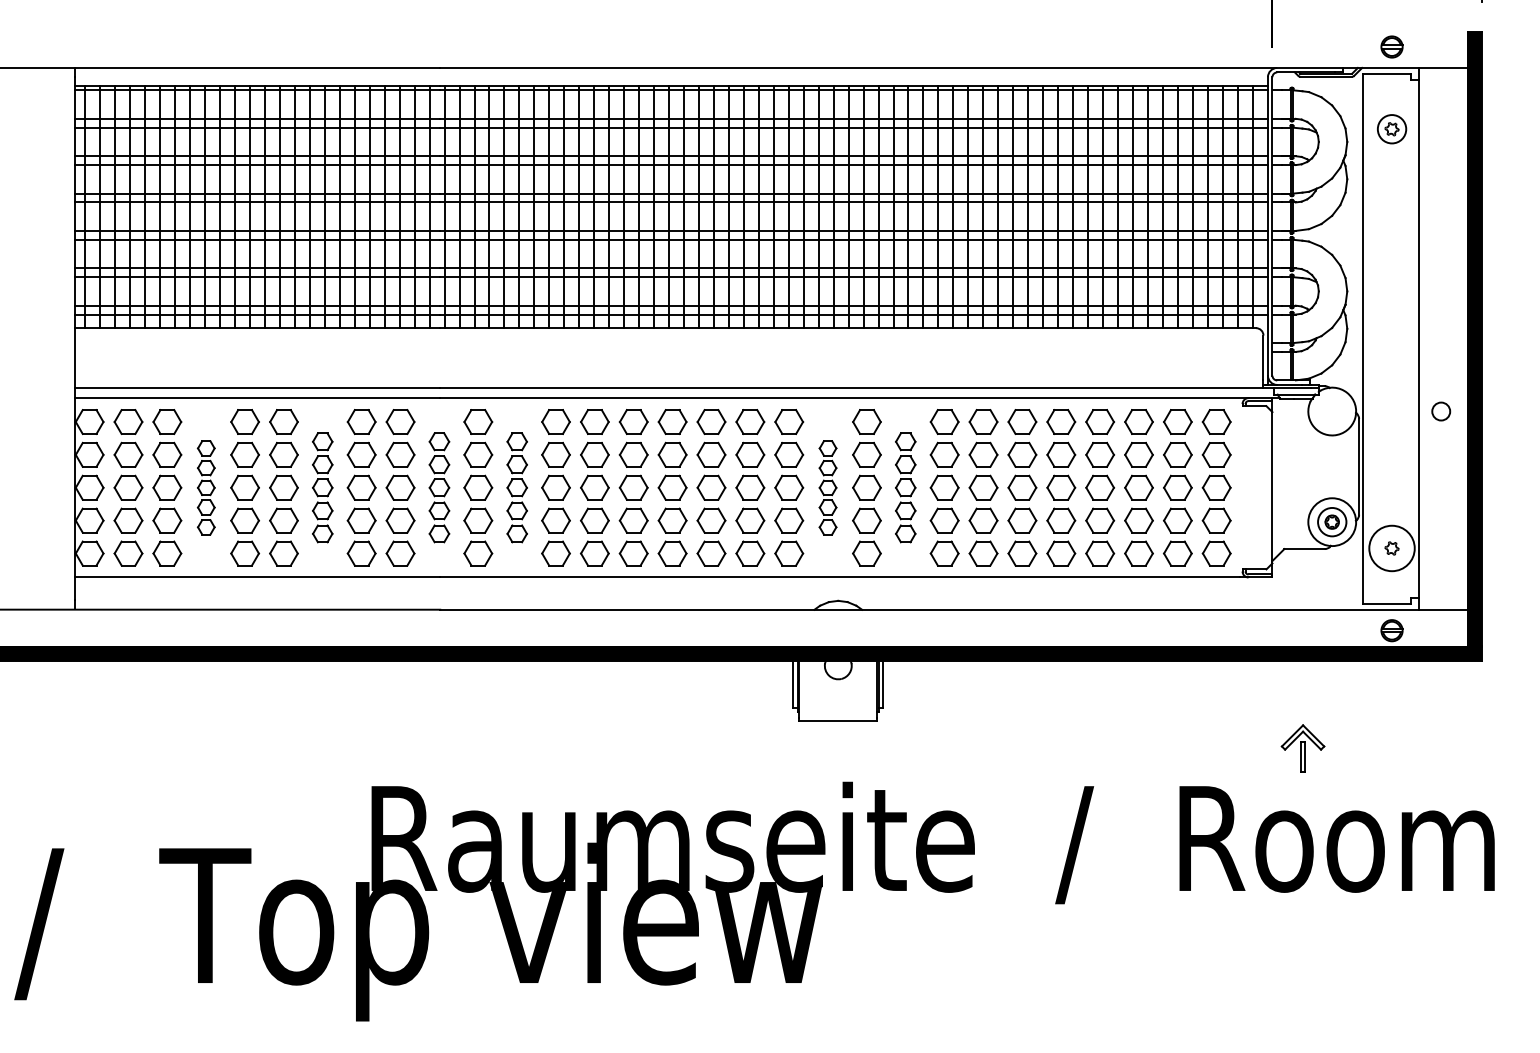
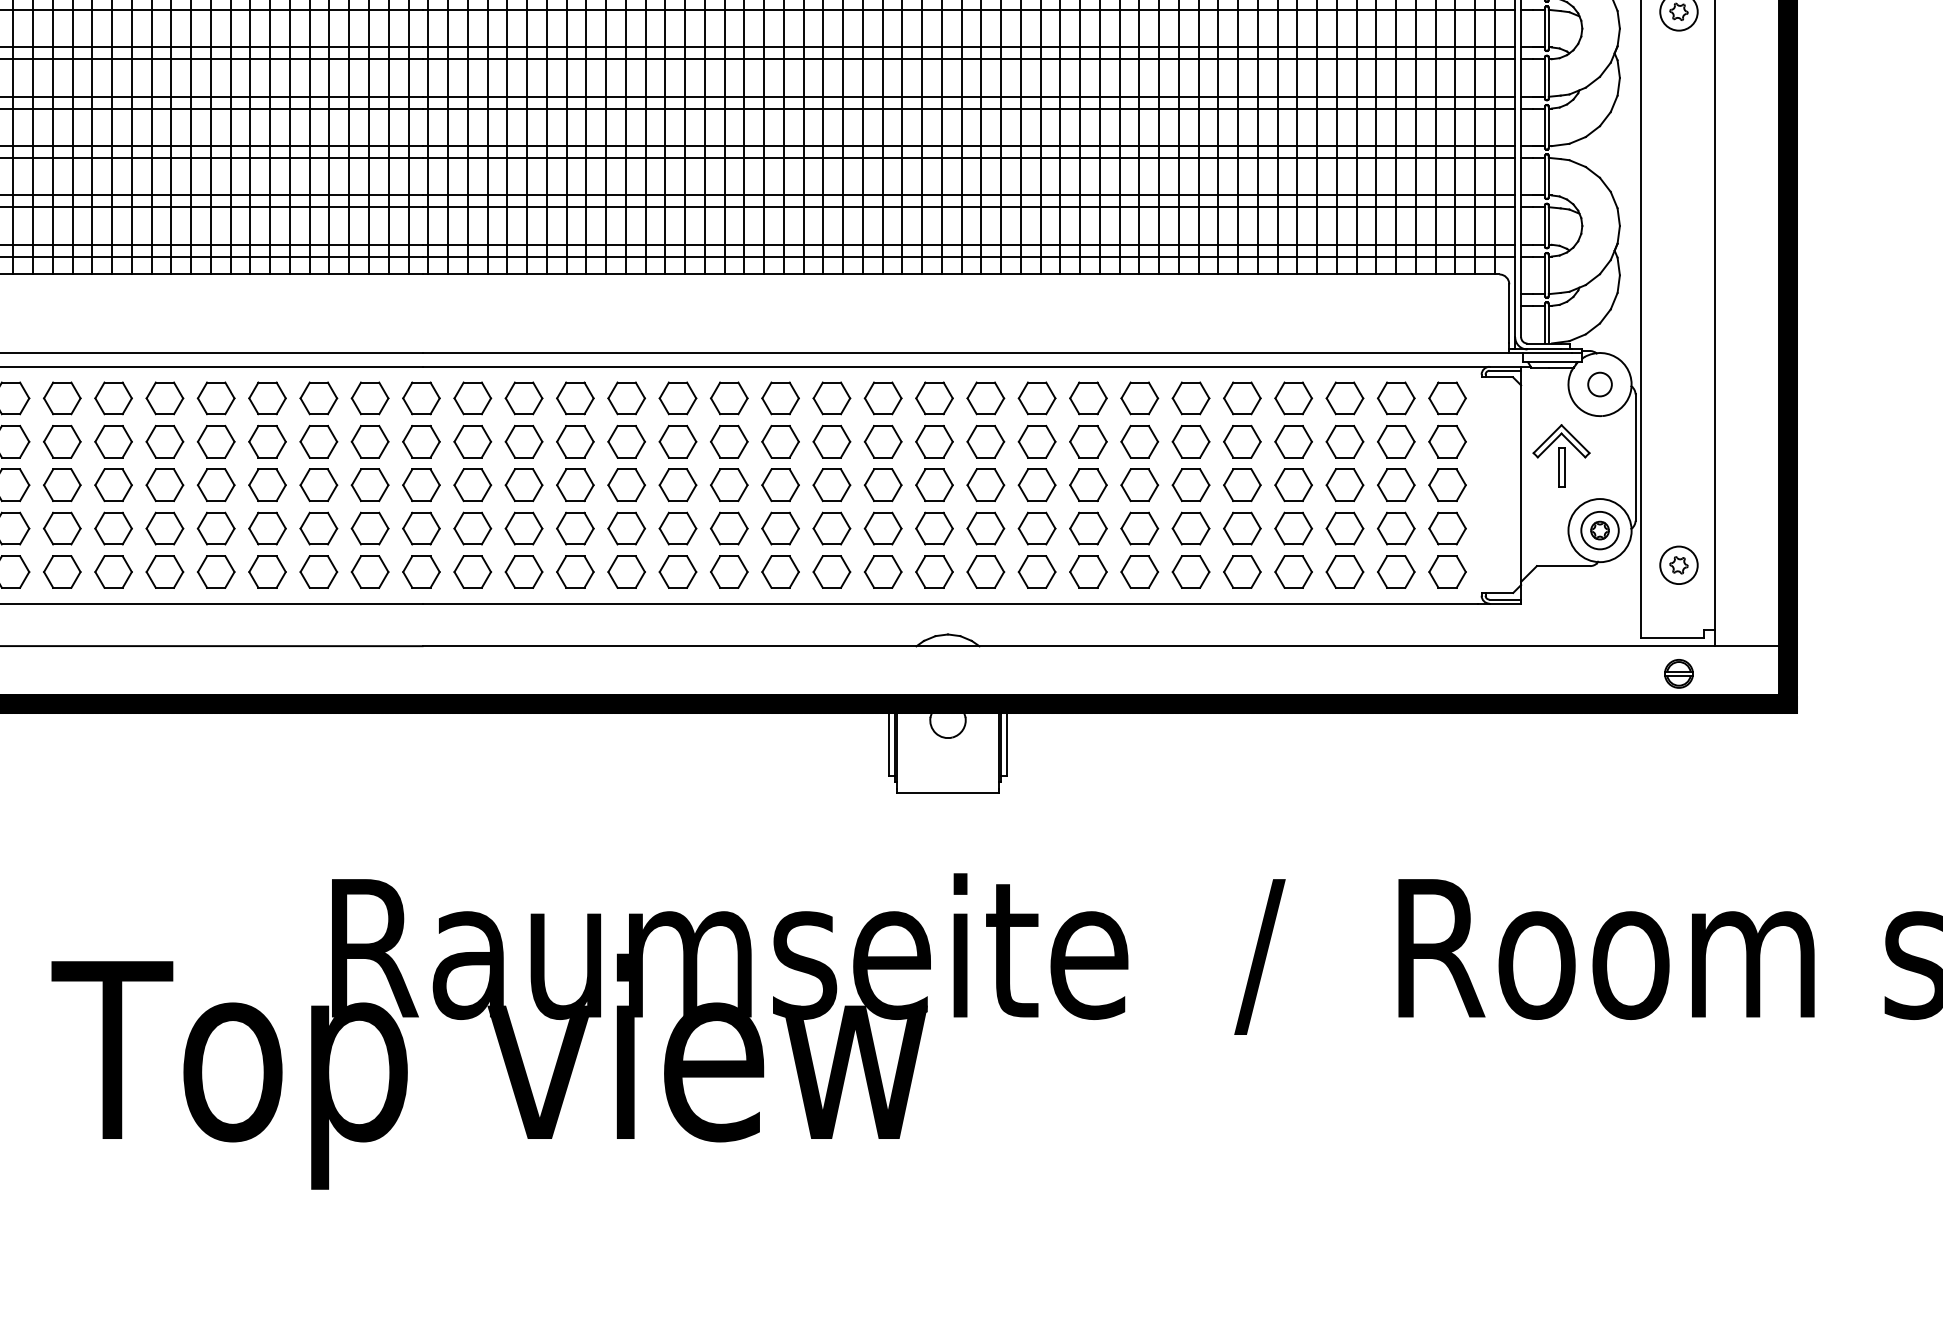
circle: (1441, 411) -> (1600, 384), moved
part: (206, 487) -> (113, 484), size x1.67
part: (322, 487) -> (267, 484), size x1.43
part: (439, 487) -> (421, 484), size x1.43
part: (517, 487) -> (524, 484), size x1.43
part: (827, 487) -> (933, 484), size x1.67
part: (905, 487) -> (1036, 484), size x1.43
circle: (1391, 548) -> (1678, 565), size x0.62
part: (1302, 748) -> (1560, 455), moved

